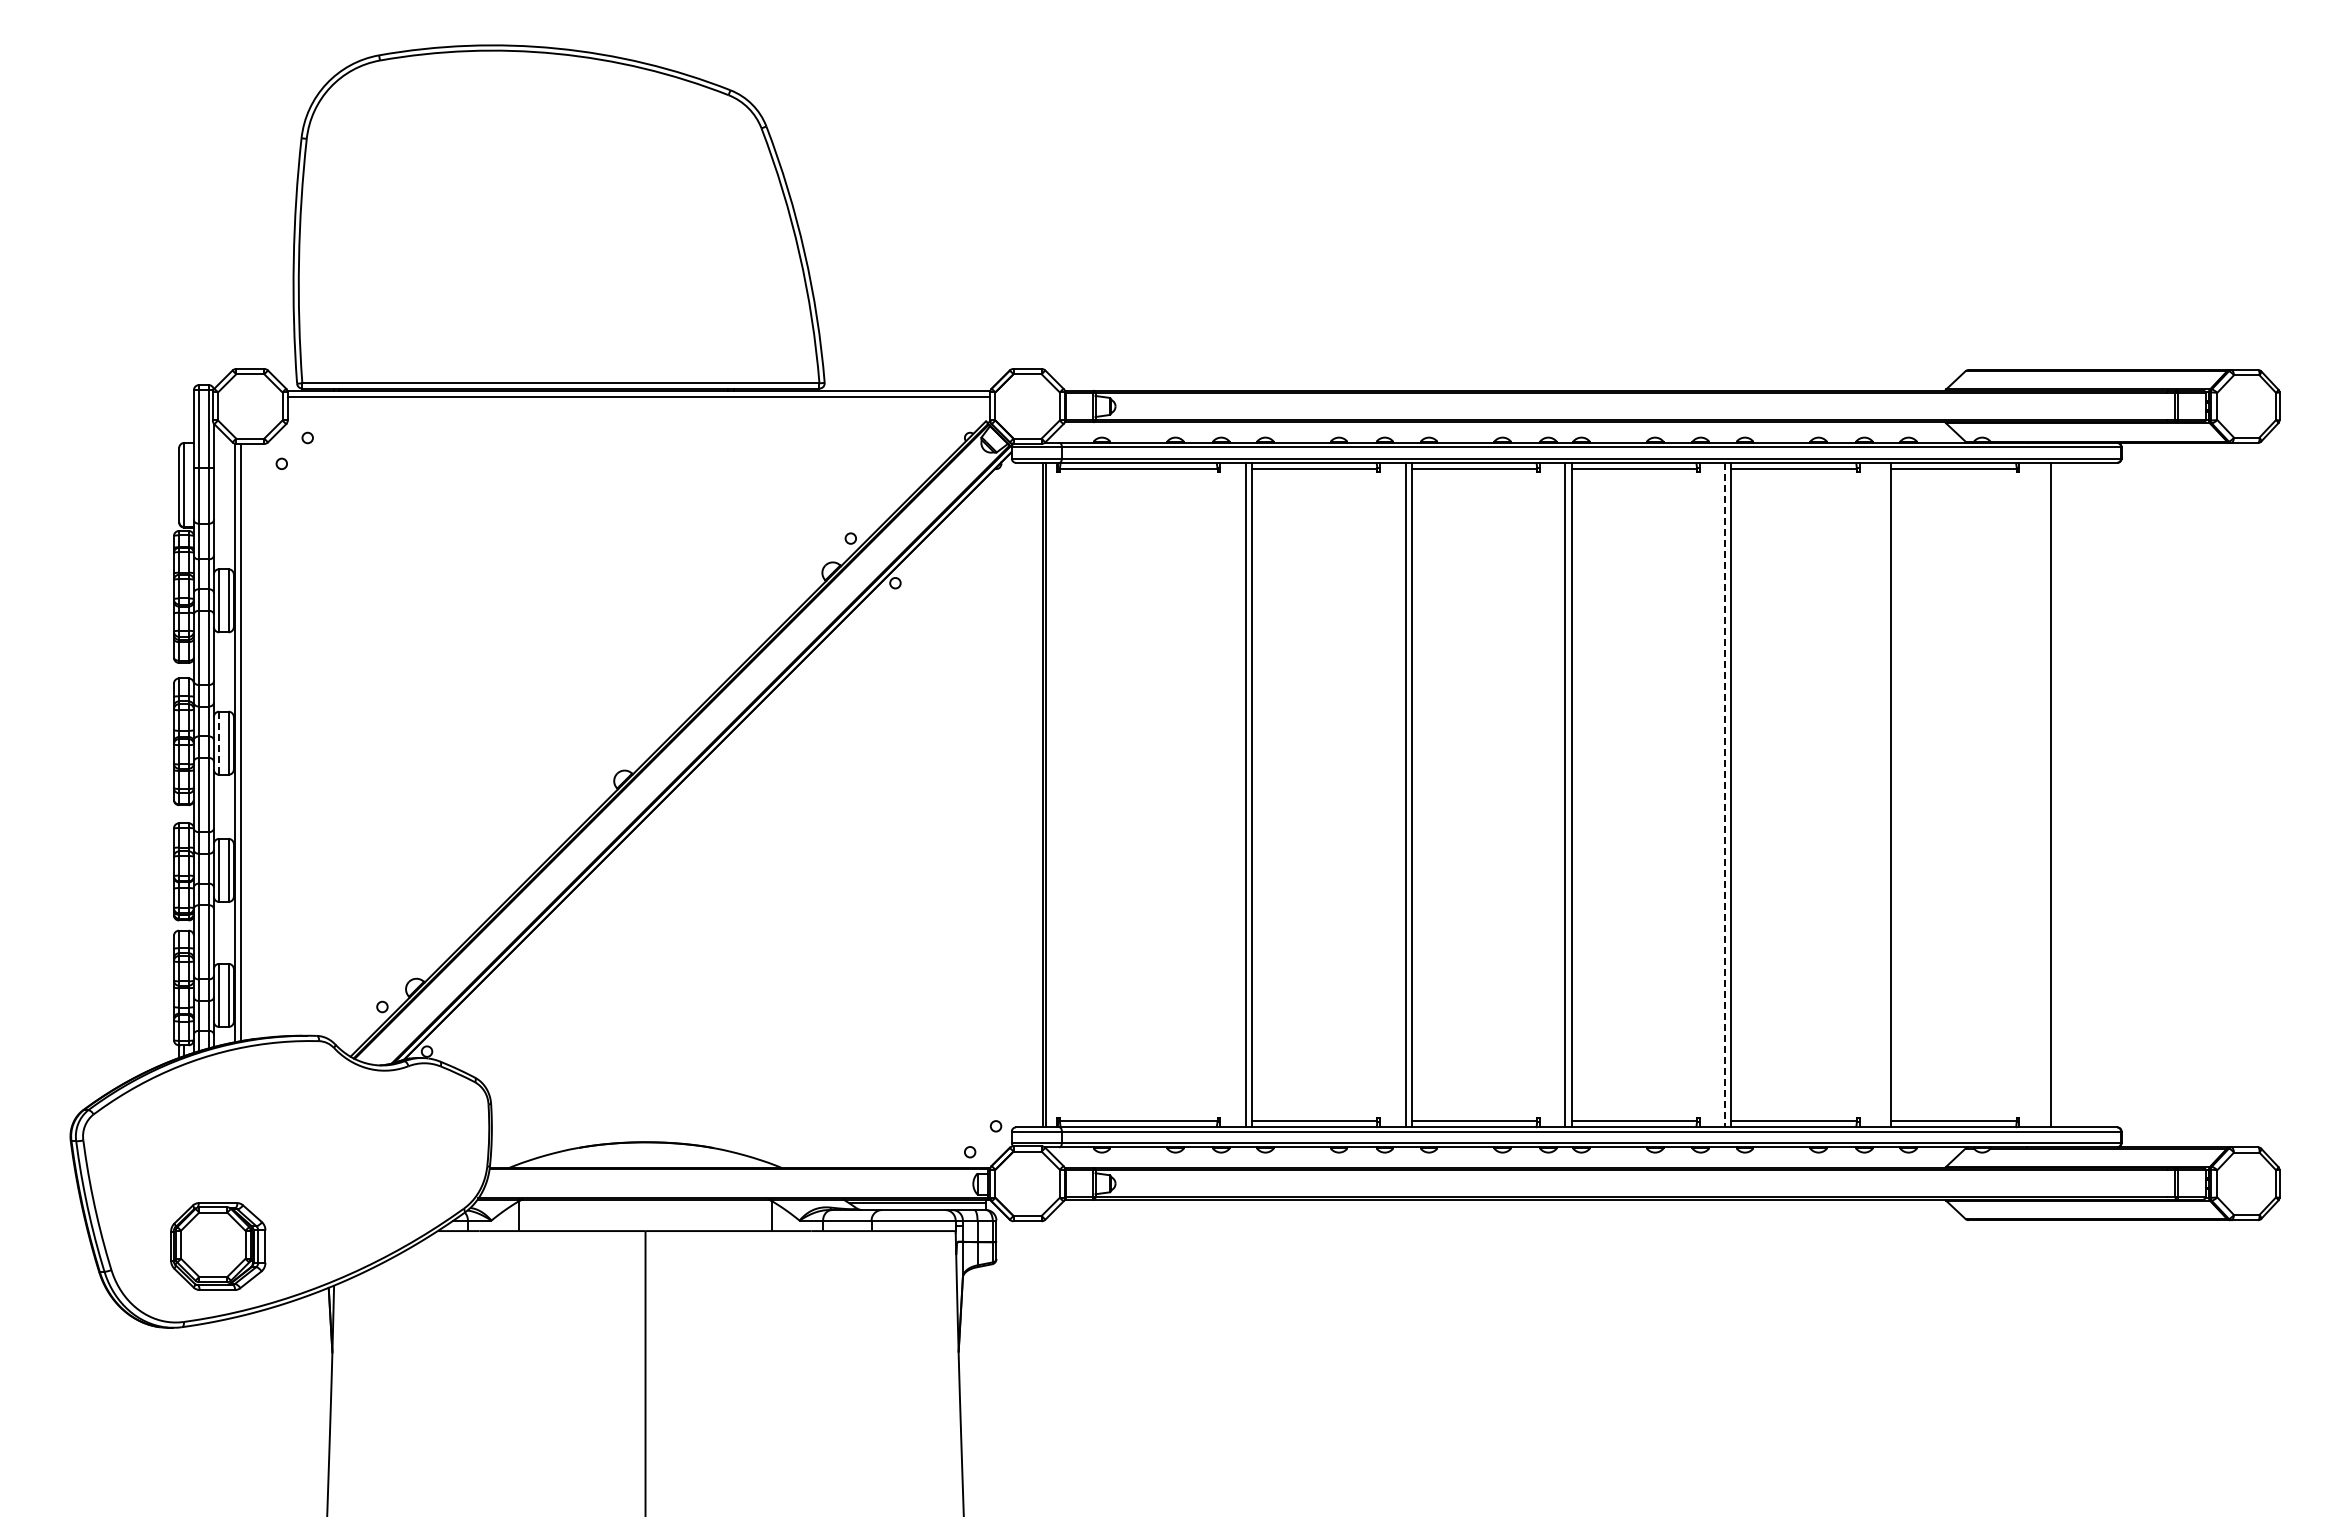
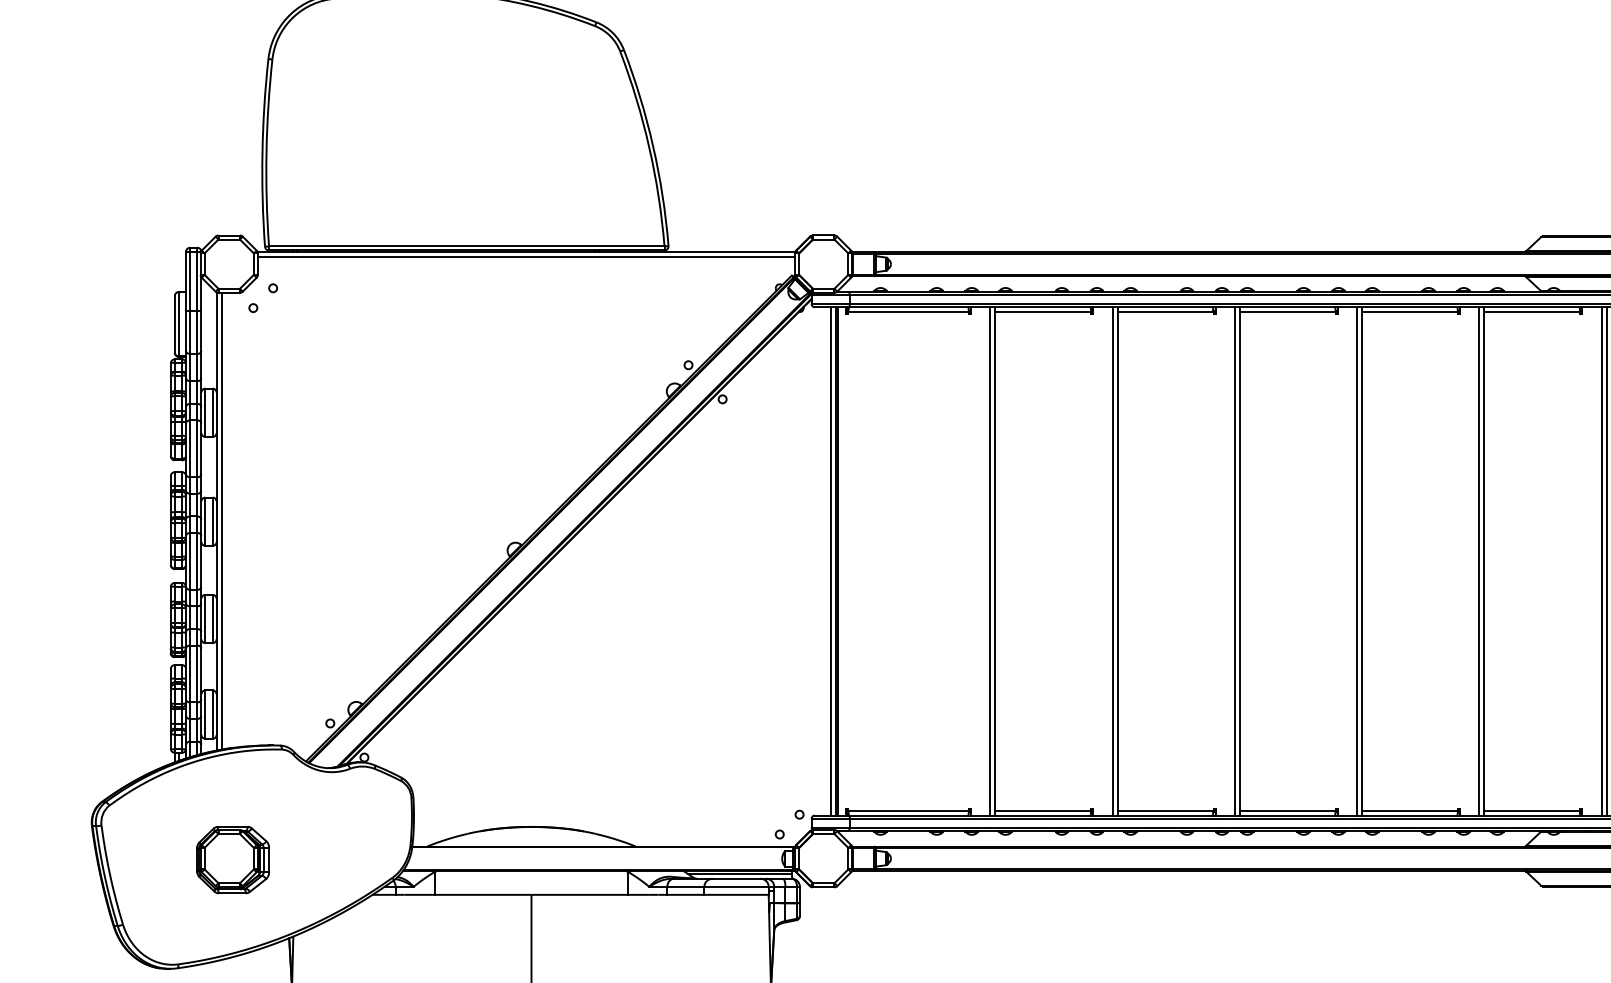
line: (219, 743) -> (205, 521), dashed -> solid
line: (1037, 794) -> (831, 560), added
line: (1884, 794) -> (1479, 560), added
line: (2044, 794) -> (1601, 560), added
line: (1725, 795) -> (1357, 561), dashed -> solid
part: (218, 1246) -> (233, 859), moved

